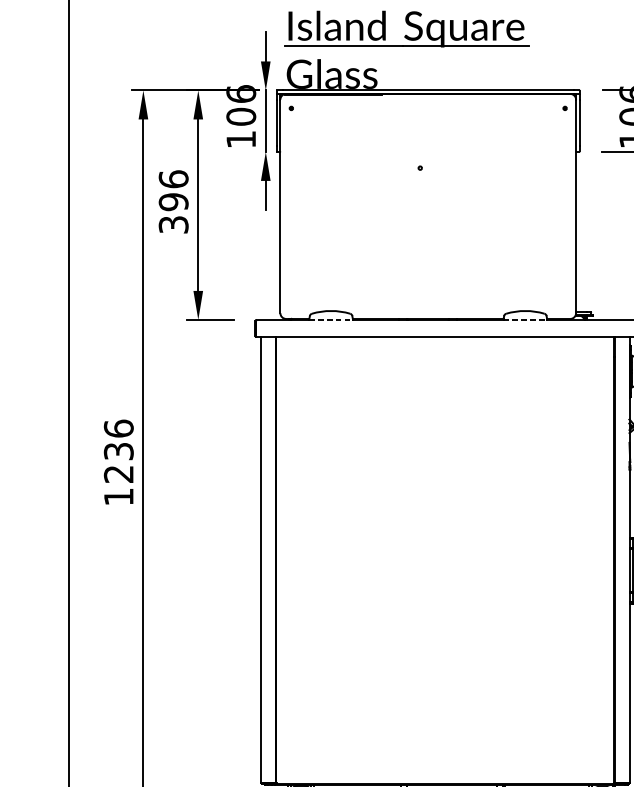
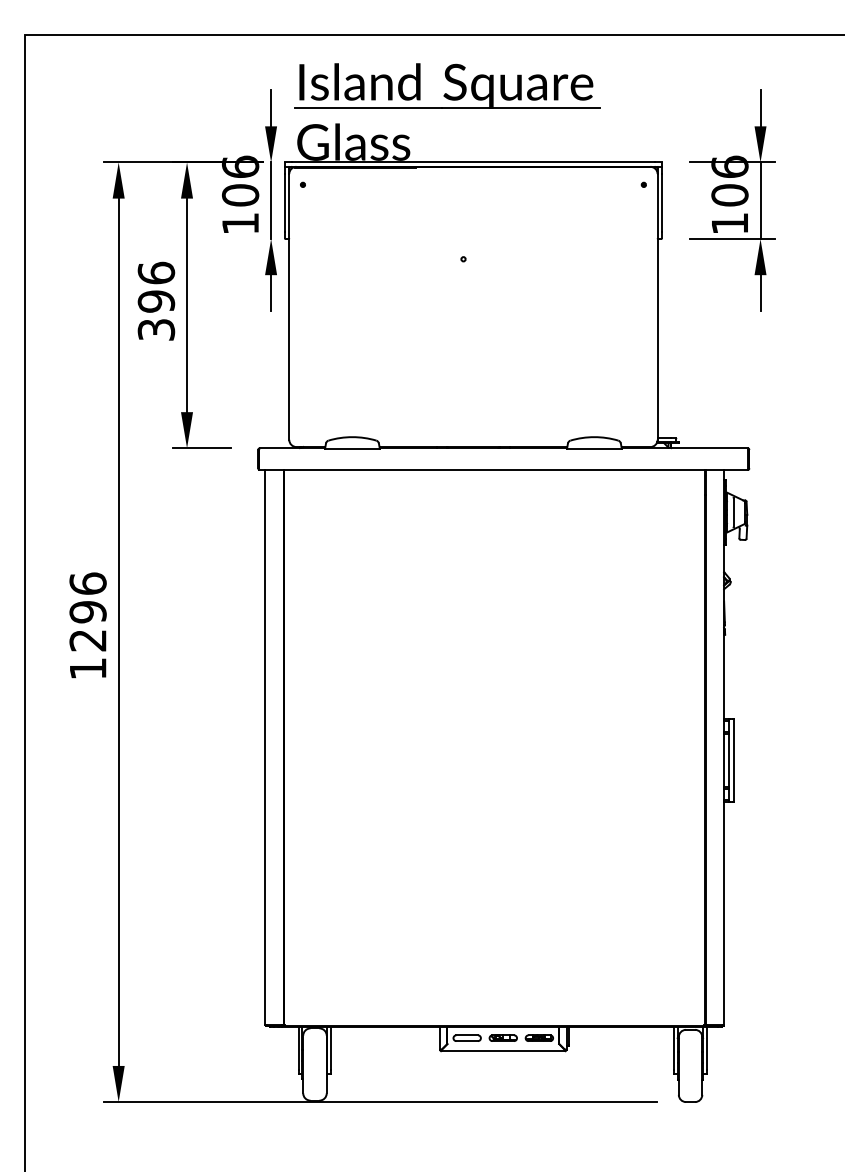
line: (331, 320) -> (352, 448), dashed -> solid
line: (525, 320) -> (594, 448), dashed -> solid
text: (118, 451) -> (87, 612), 1236 -> 1296

